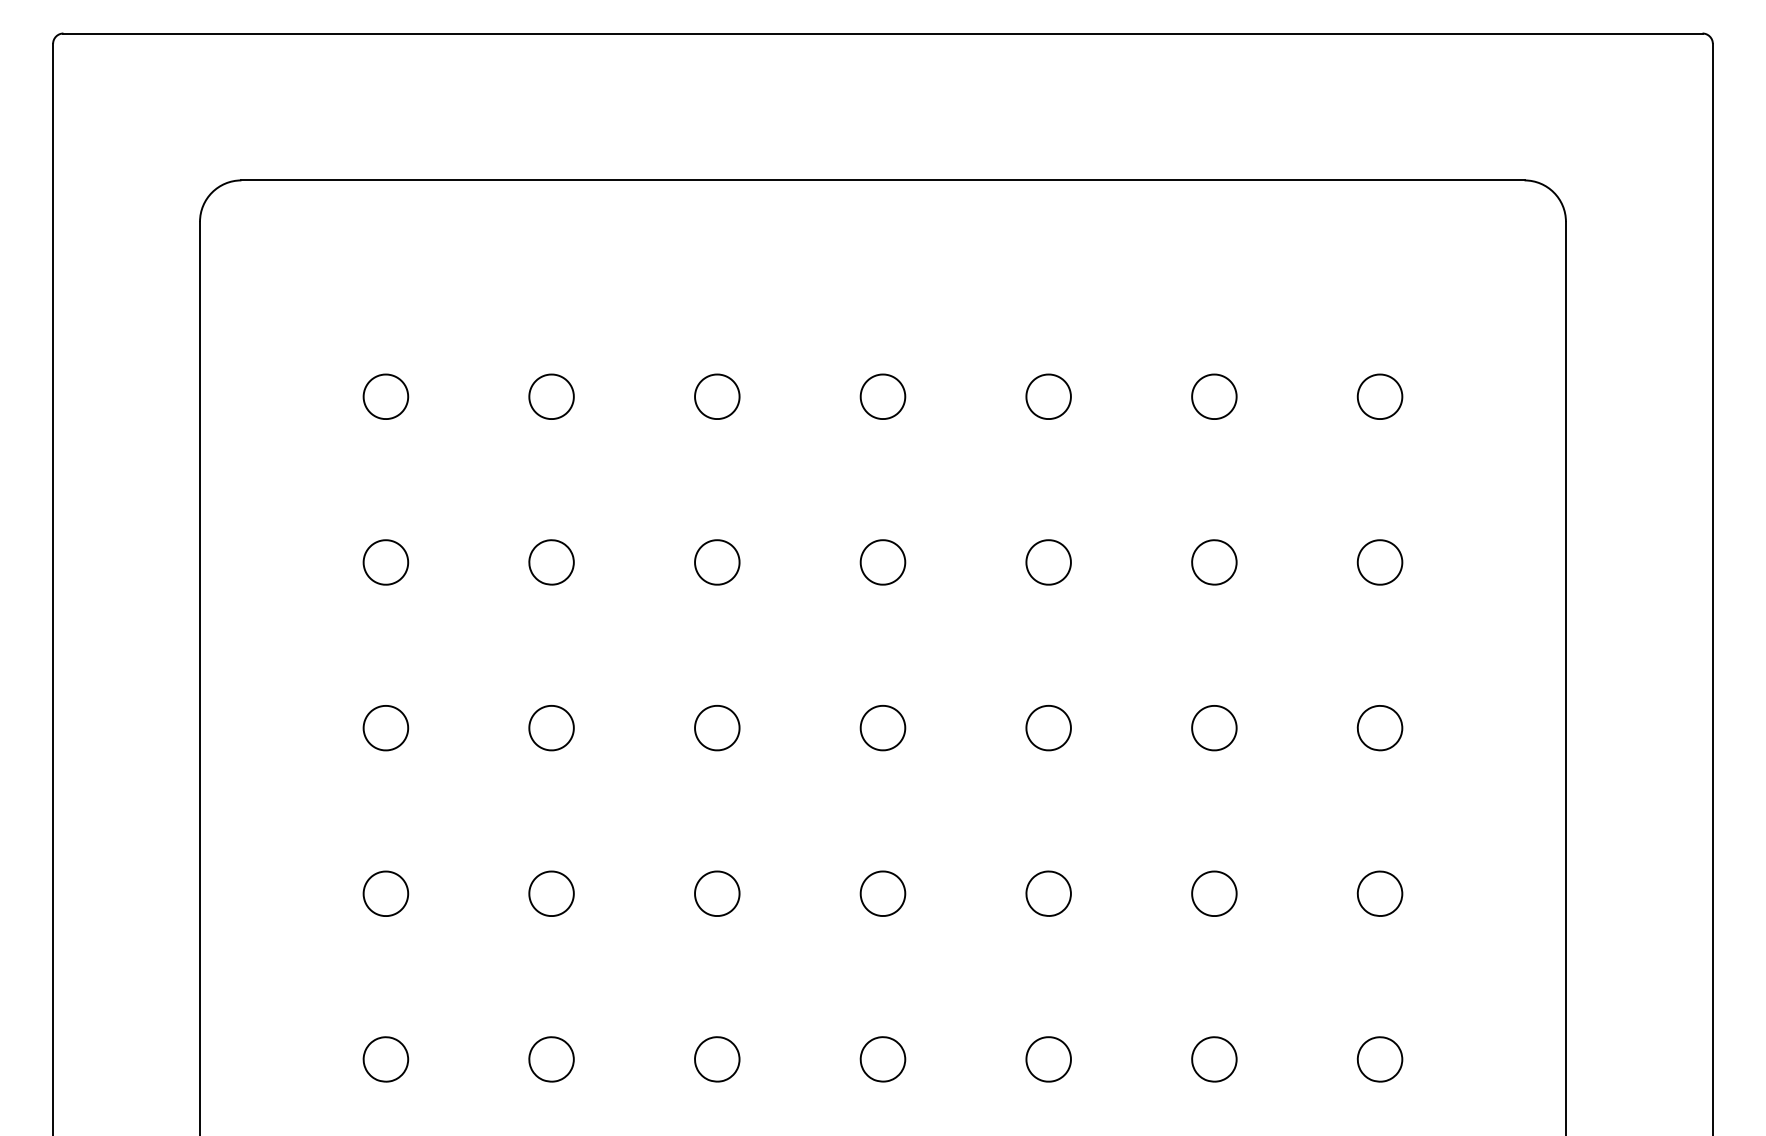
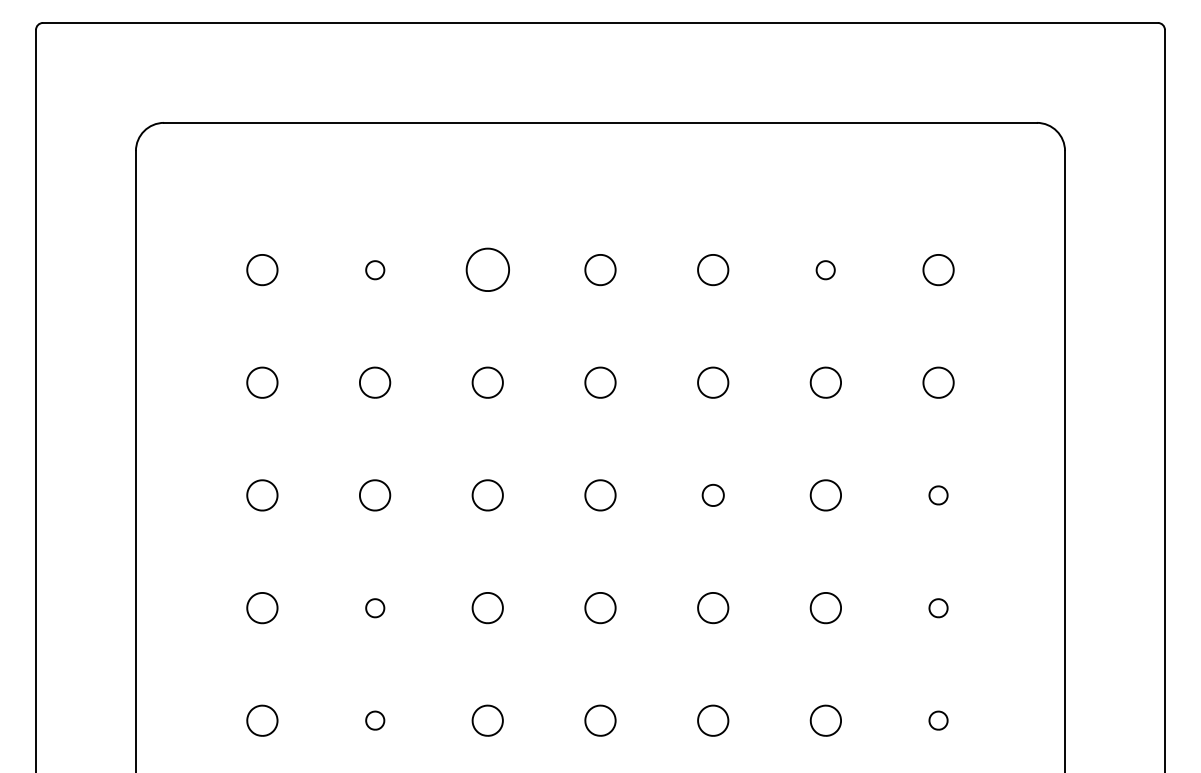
part: (552, 397) -> (375, 270), size x0.6
part: (716, 397) -> (487, 270), size x1.4
part: (1213, 397) -> (825, 270), size x0.6
part: (1049, 728) -> (713, 495), size x0.7
part: (1379, 728) -> (938, 495), size x0.6
part: (552, 894) -> (375, 608), size x0.6
part: (1379, 894) -> (938, 608), size x0.6
part: (552, 1059) -> (375, 720), size x0.6
part: (1379, 1059) -> (938, 720), size x0.6

